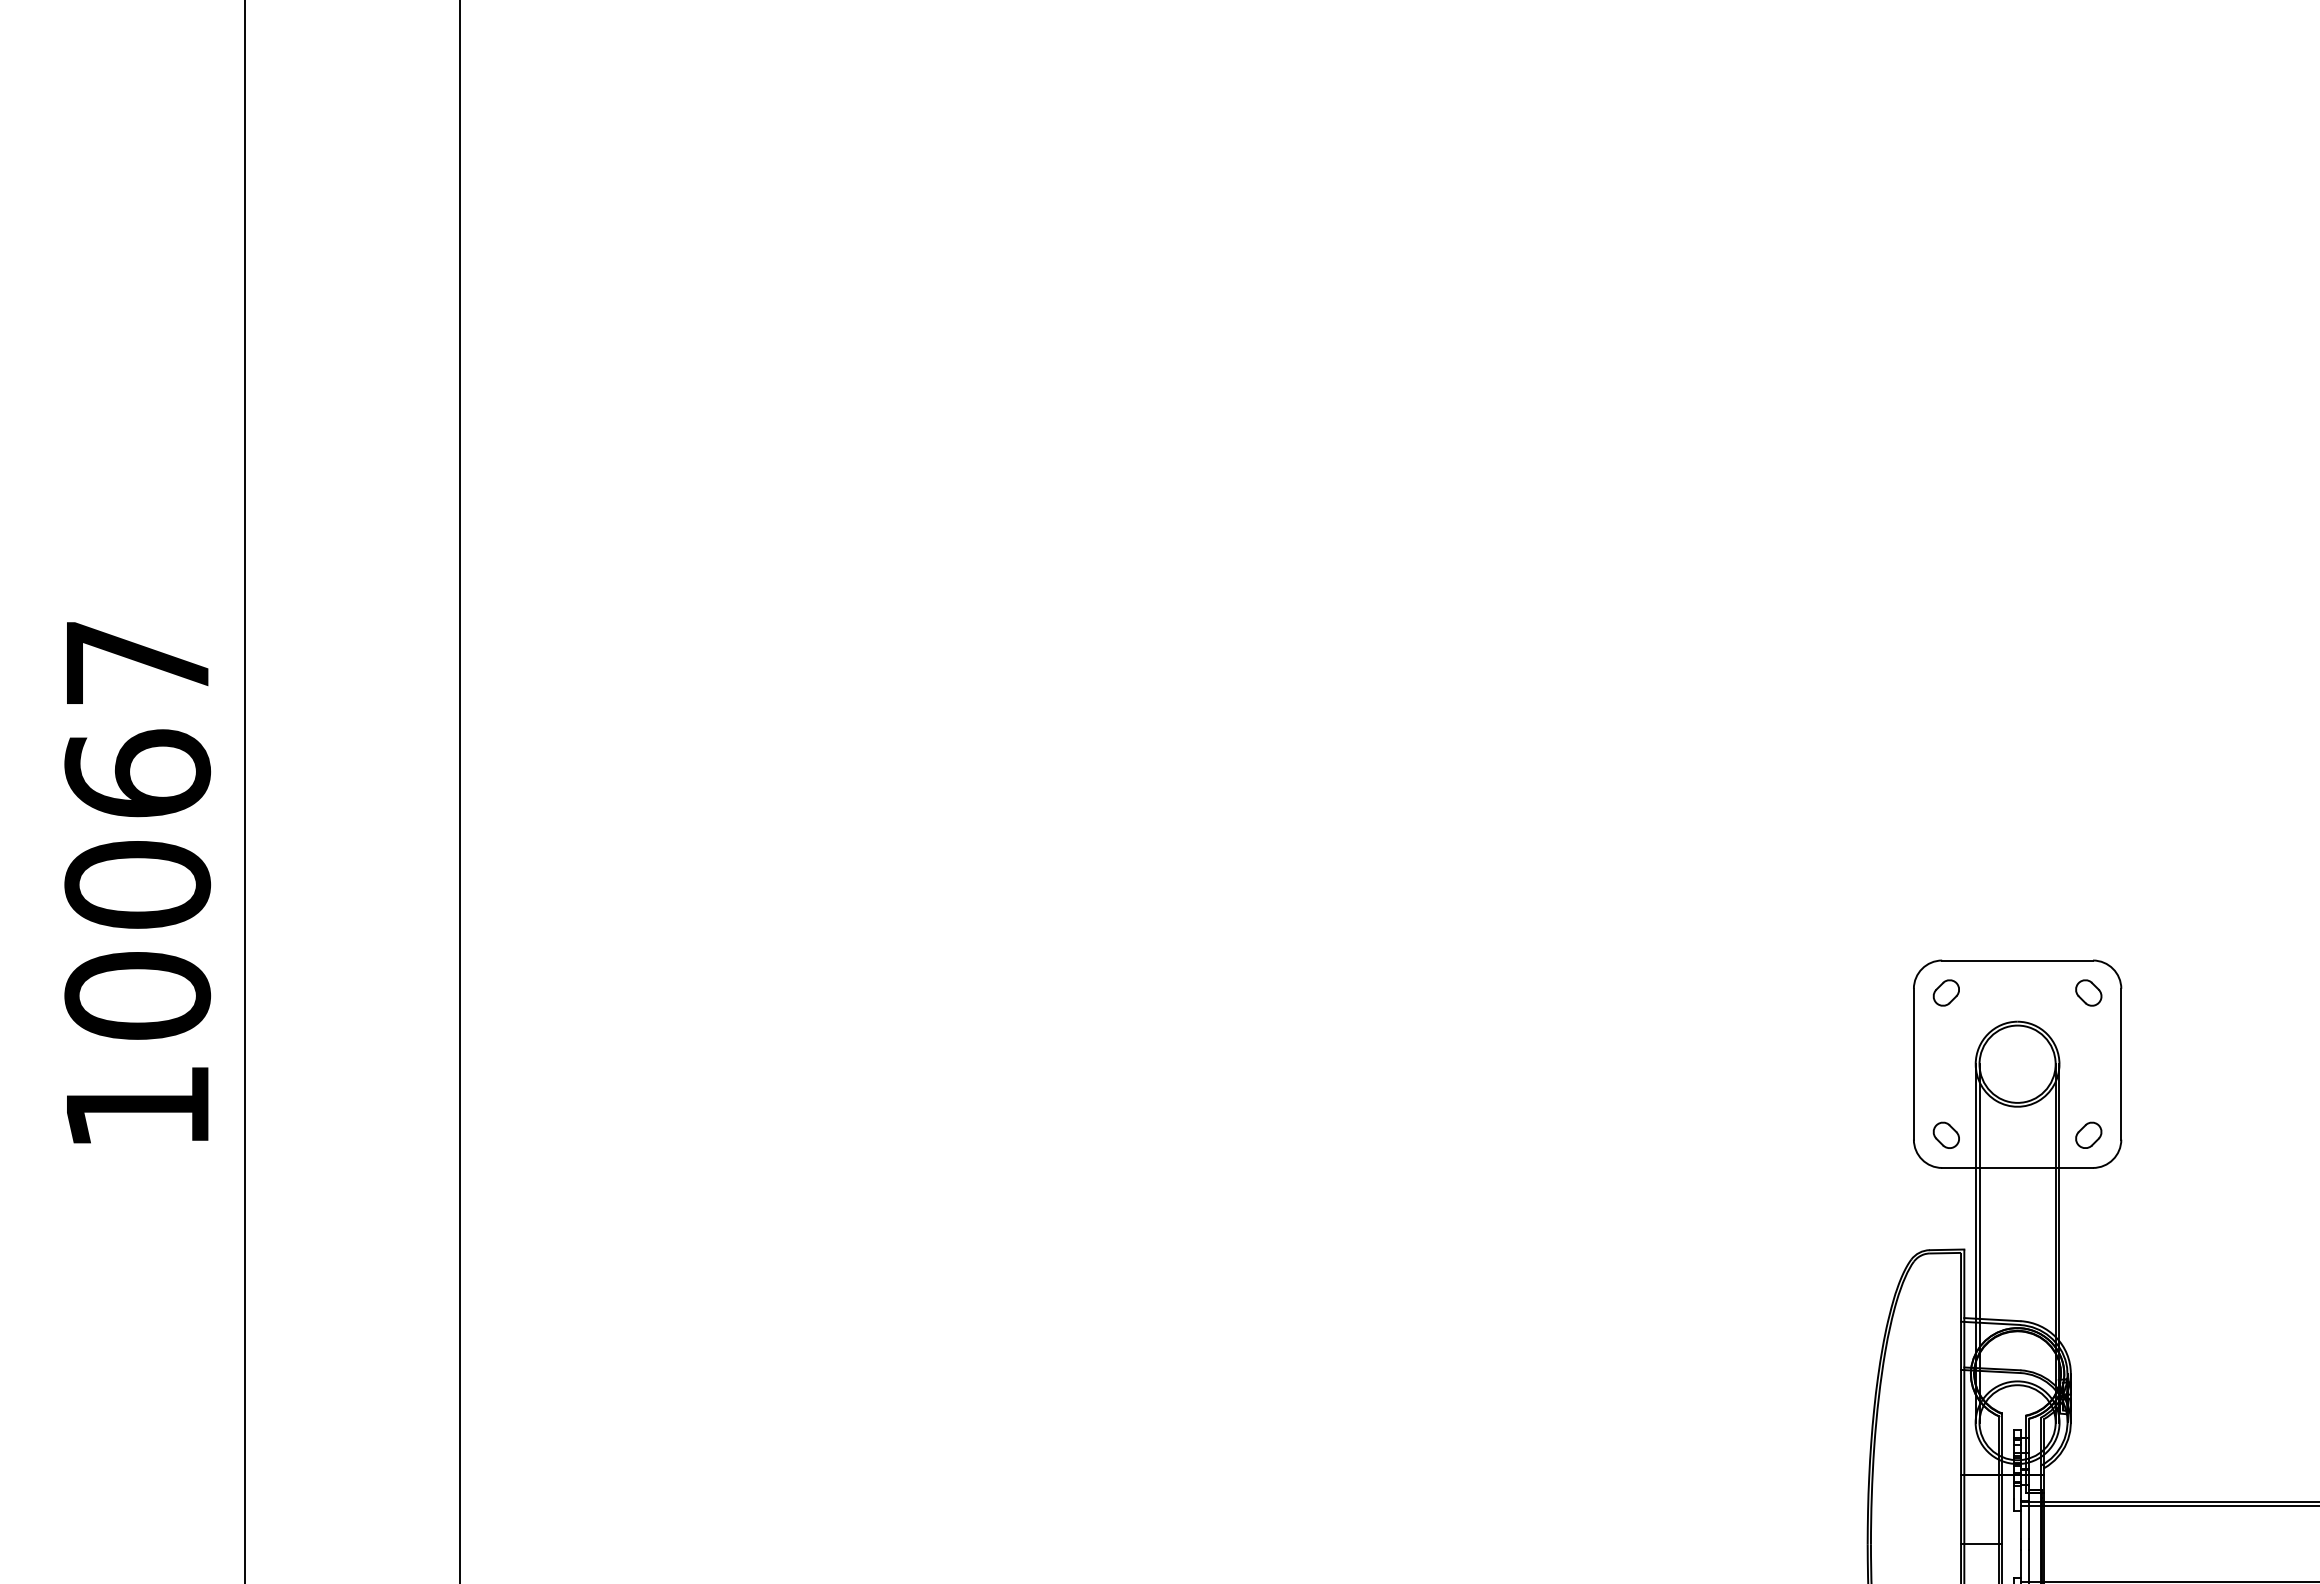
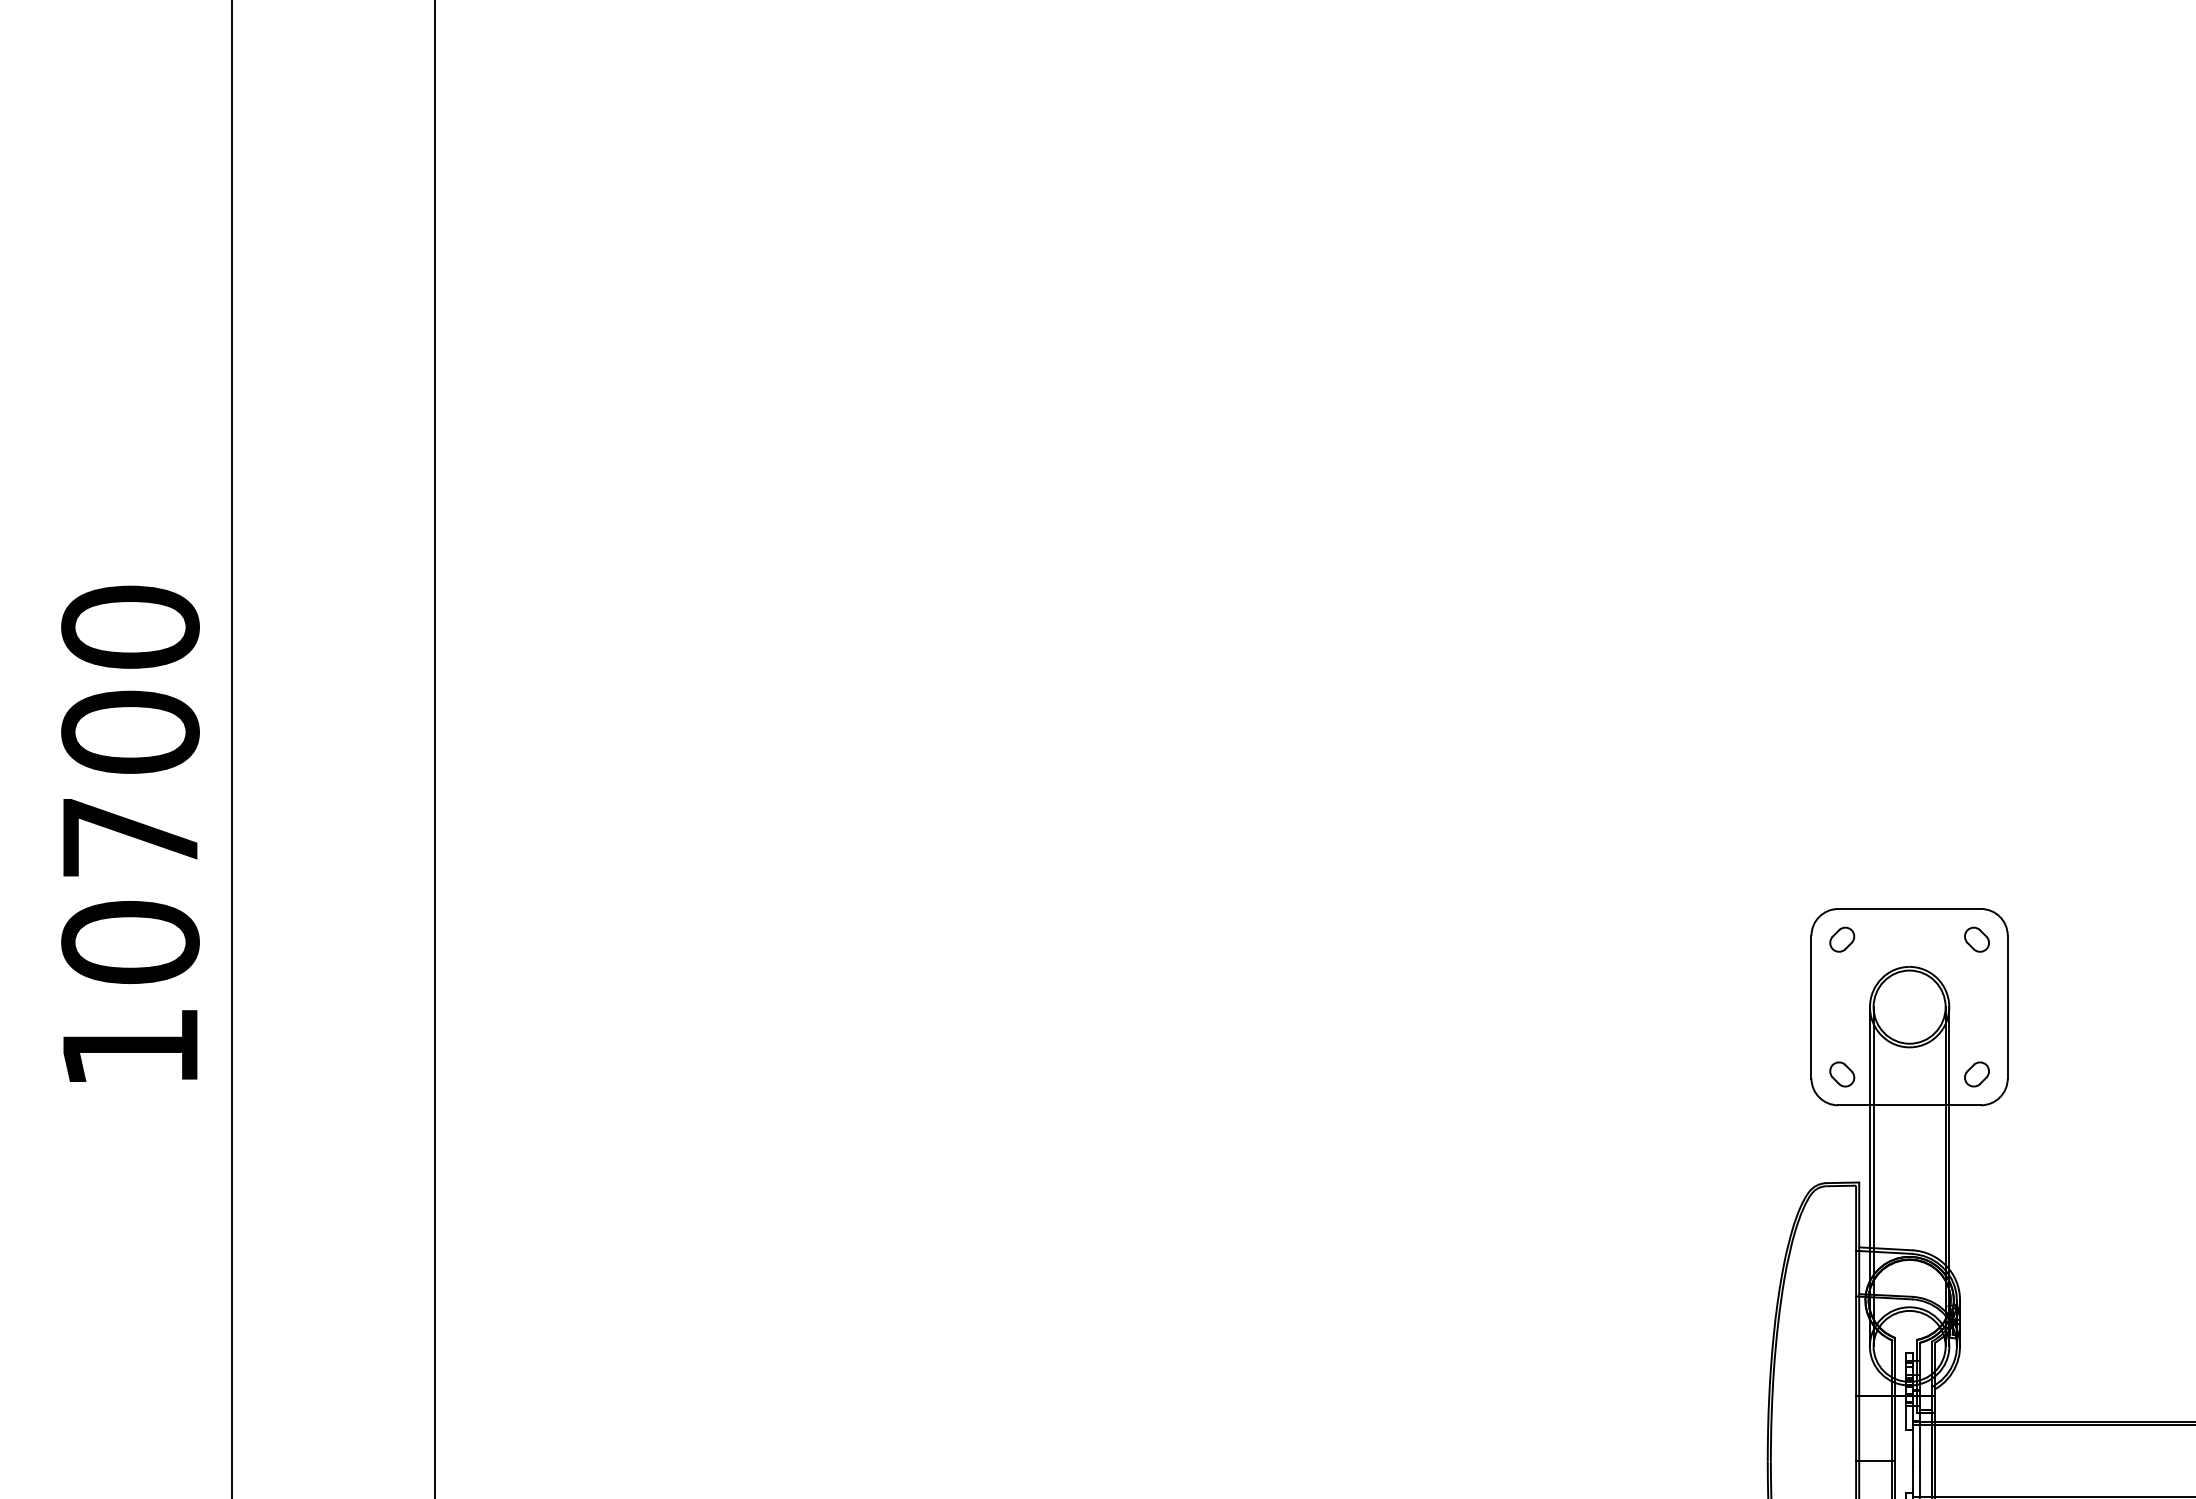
text: (137, 773) -> (130, 731), 10067 -> 10700

